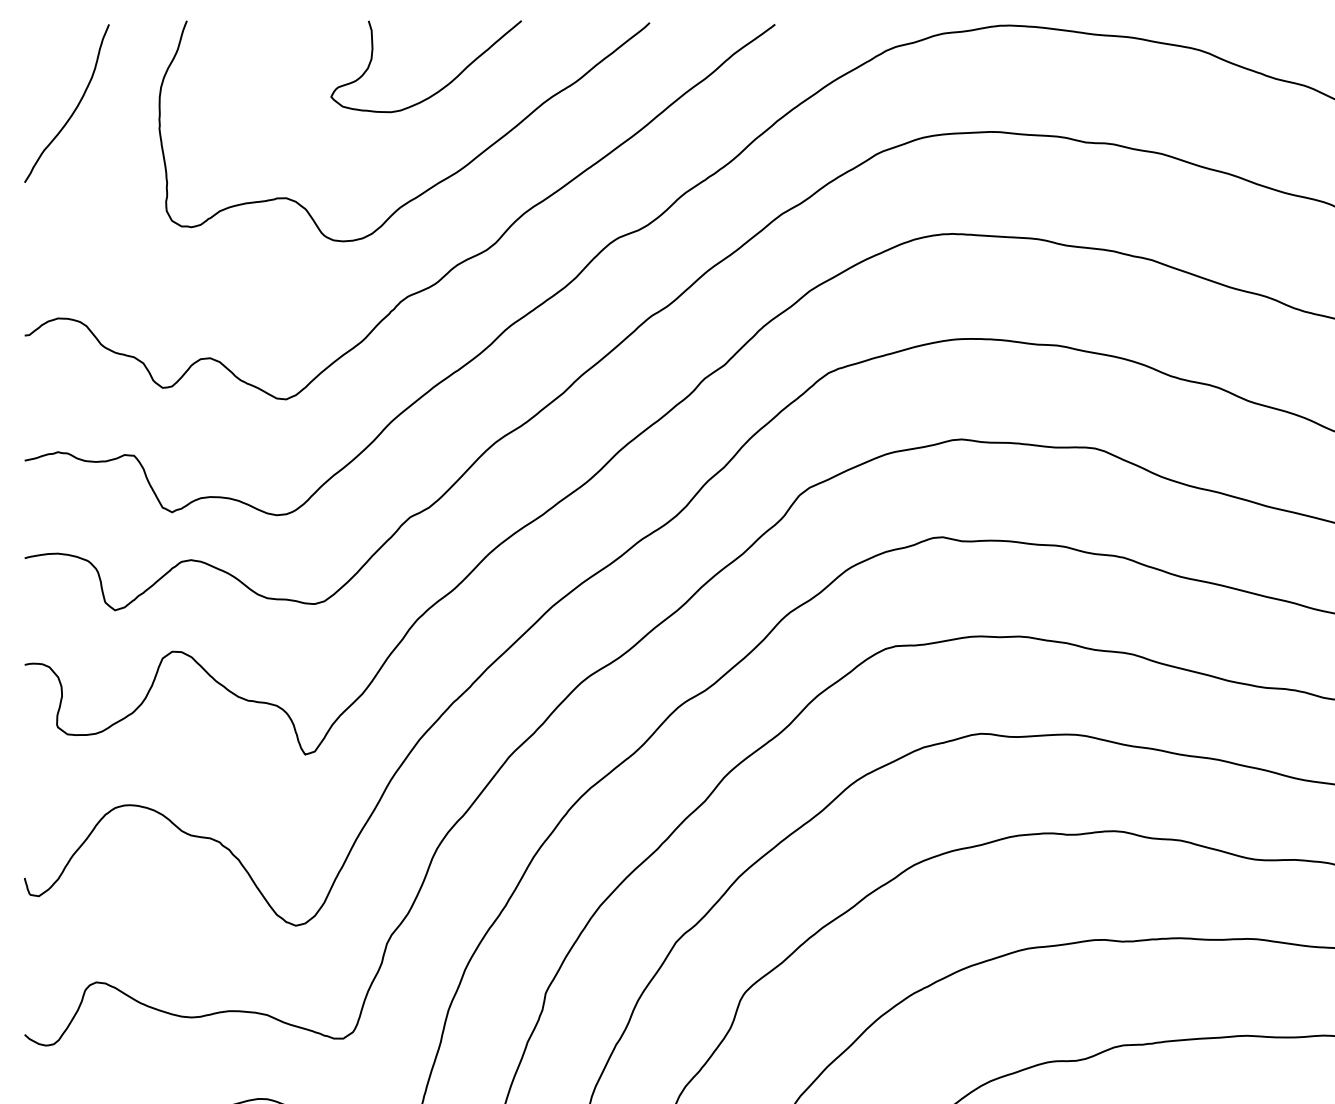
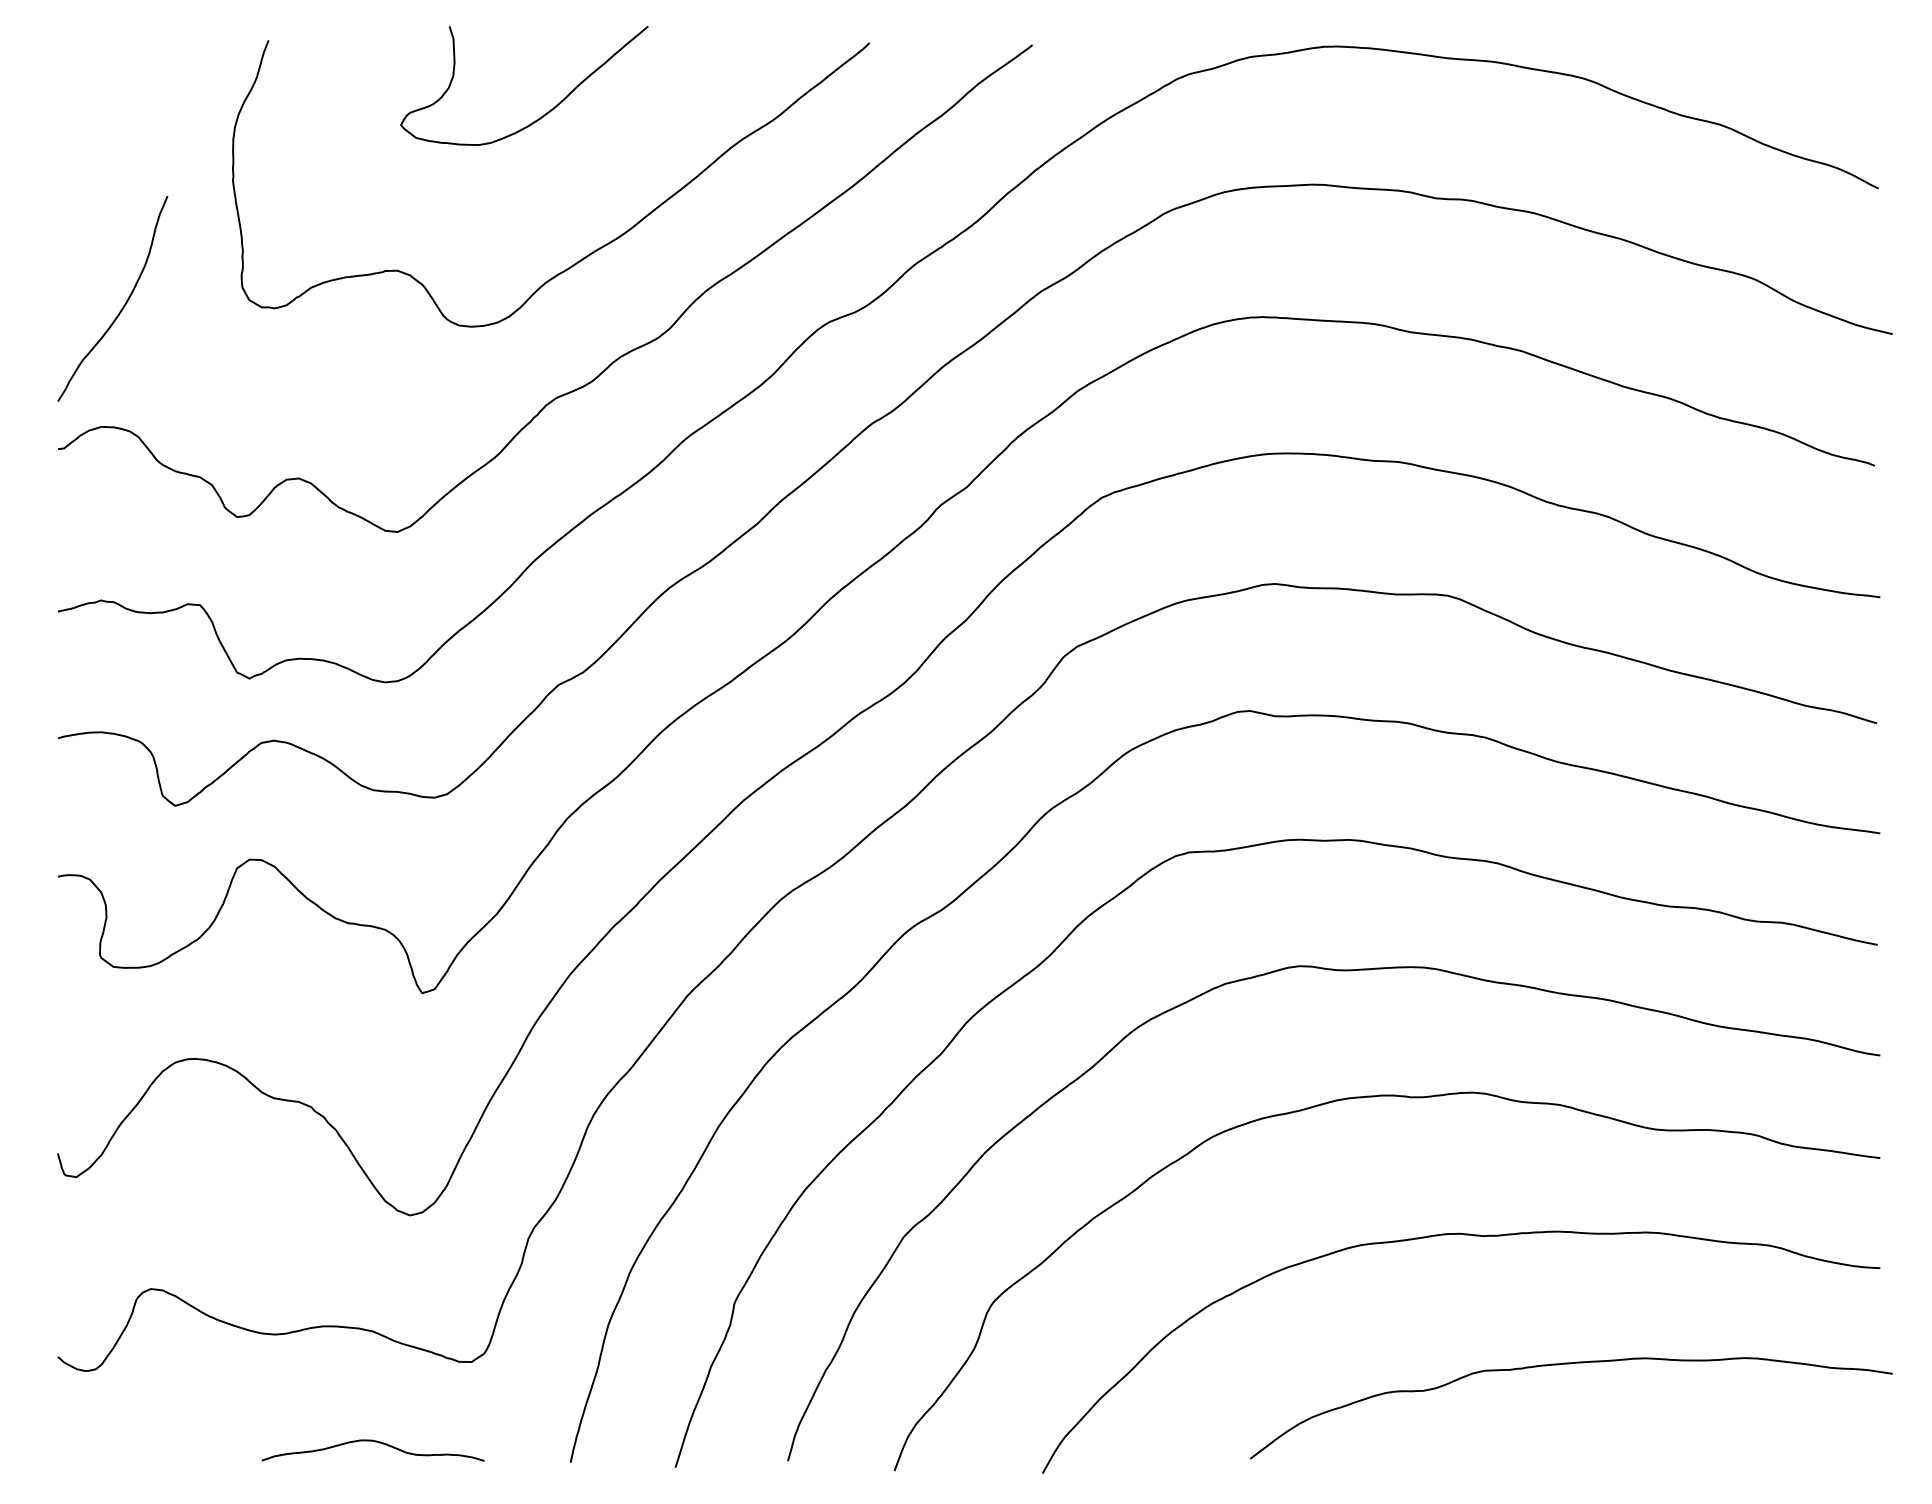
curve: (443, 87) -> (546, 112), moved
curve: (75, 107) -> (124, 303), moved

